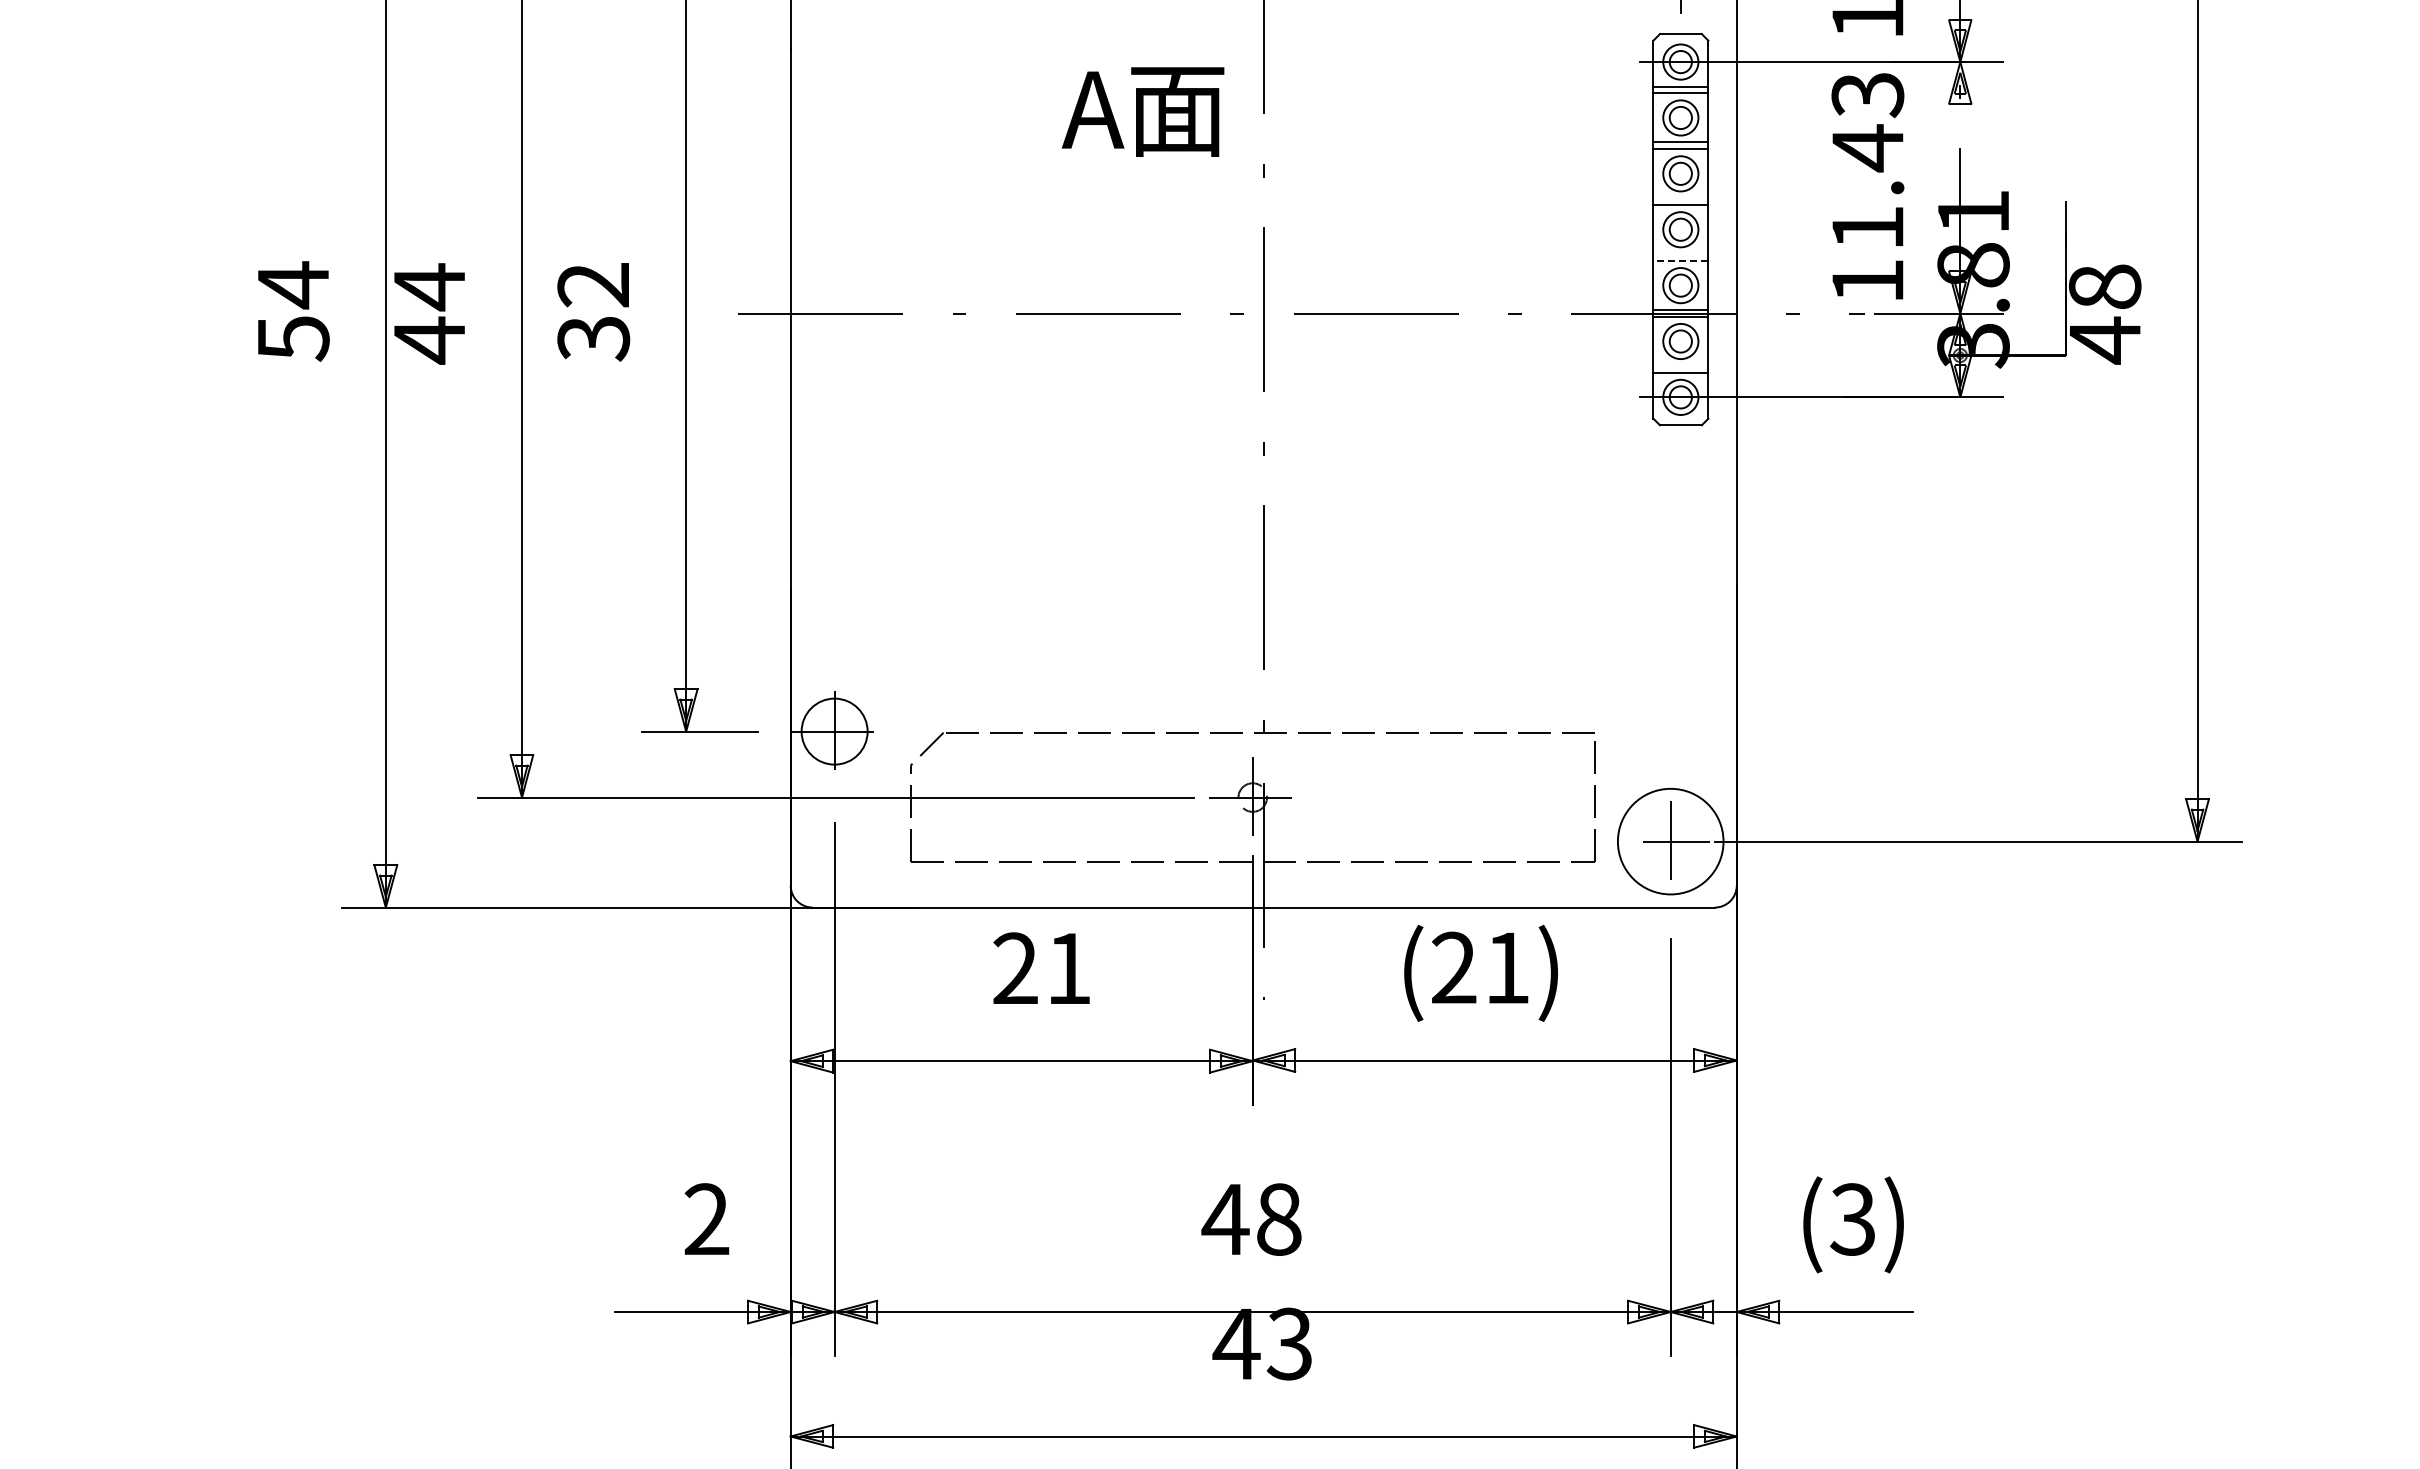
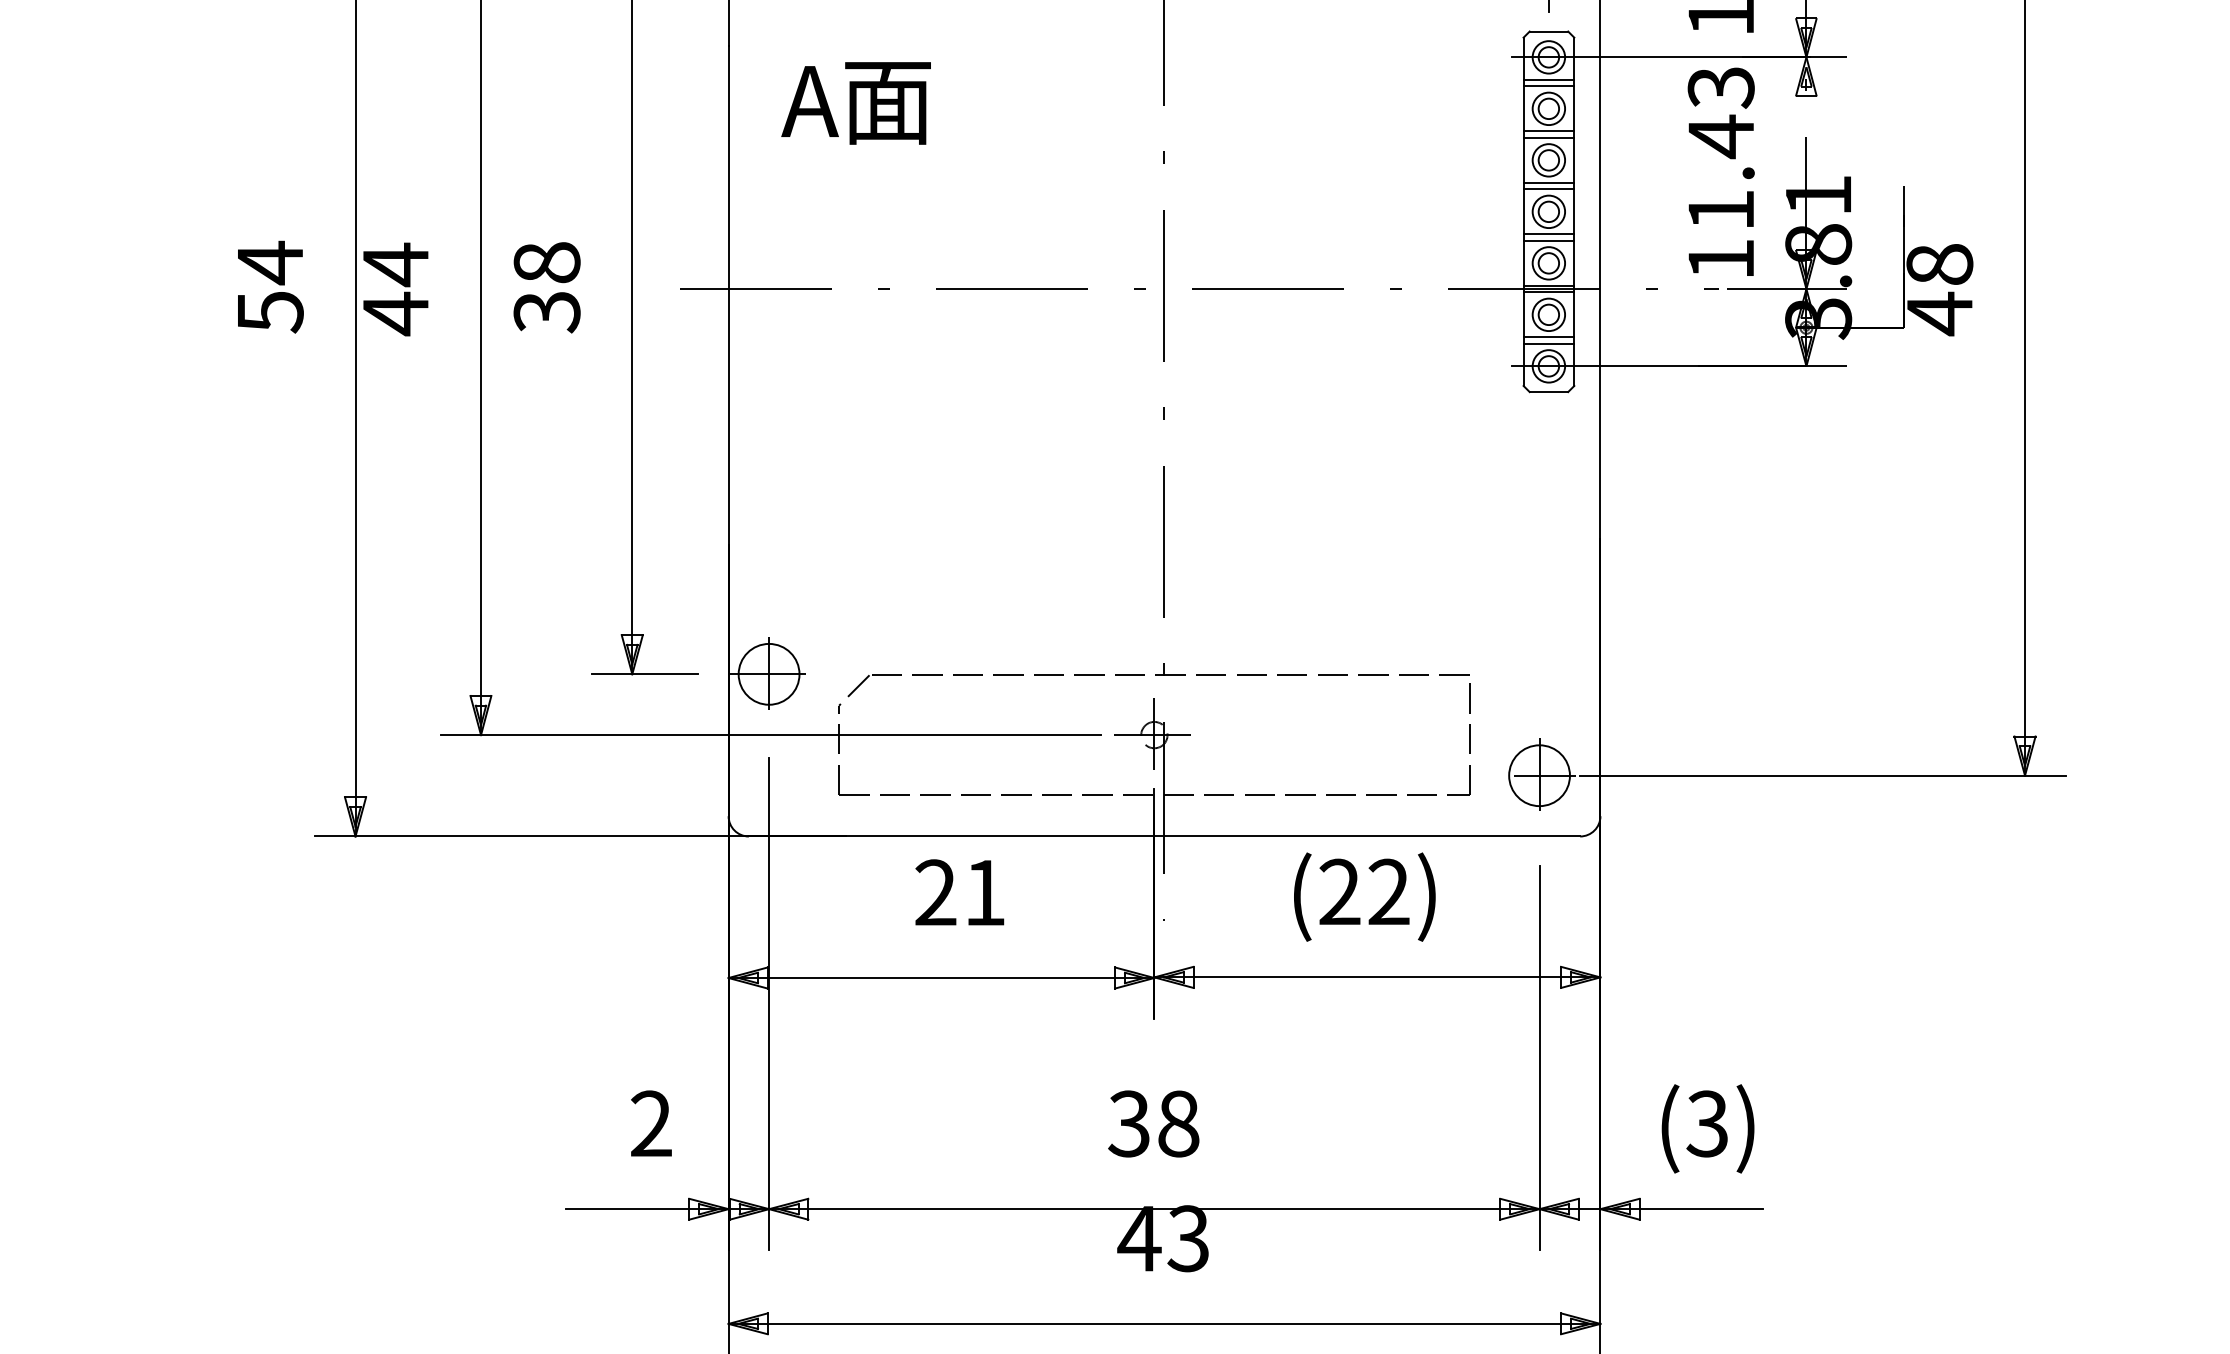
text: (1142, 111) -> (855, 102), moved
line: (1680, 198) -> (1548, 183), added
line: (1680, 254) -> (1548, 234), added
line: (1680, 261) -> (1548, 241), dashed -> solid
text: (593, 284) -> (546, 262), 32 -> 38
line: (1680, 366) -> (1548, 337), added
circle: (1670, 841) -> (1539, 775), size x0.62
text: (1507, 967) -> (1389, 891), (21) -> (22)
text: (1225, 1219) -> (1129, 1123), 48 -> 38

